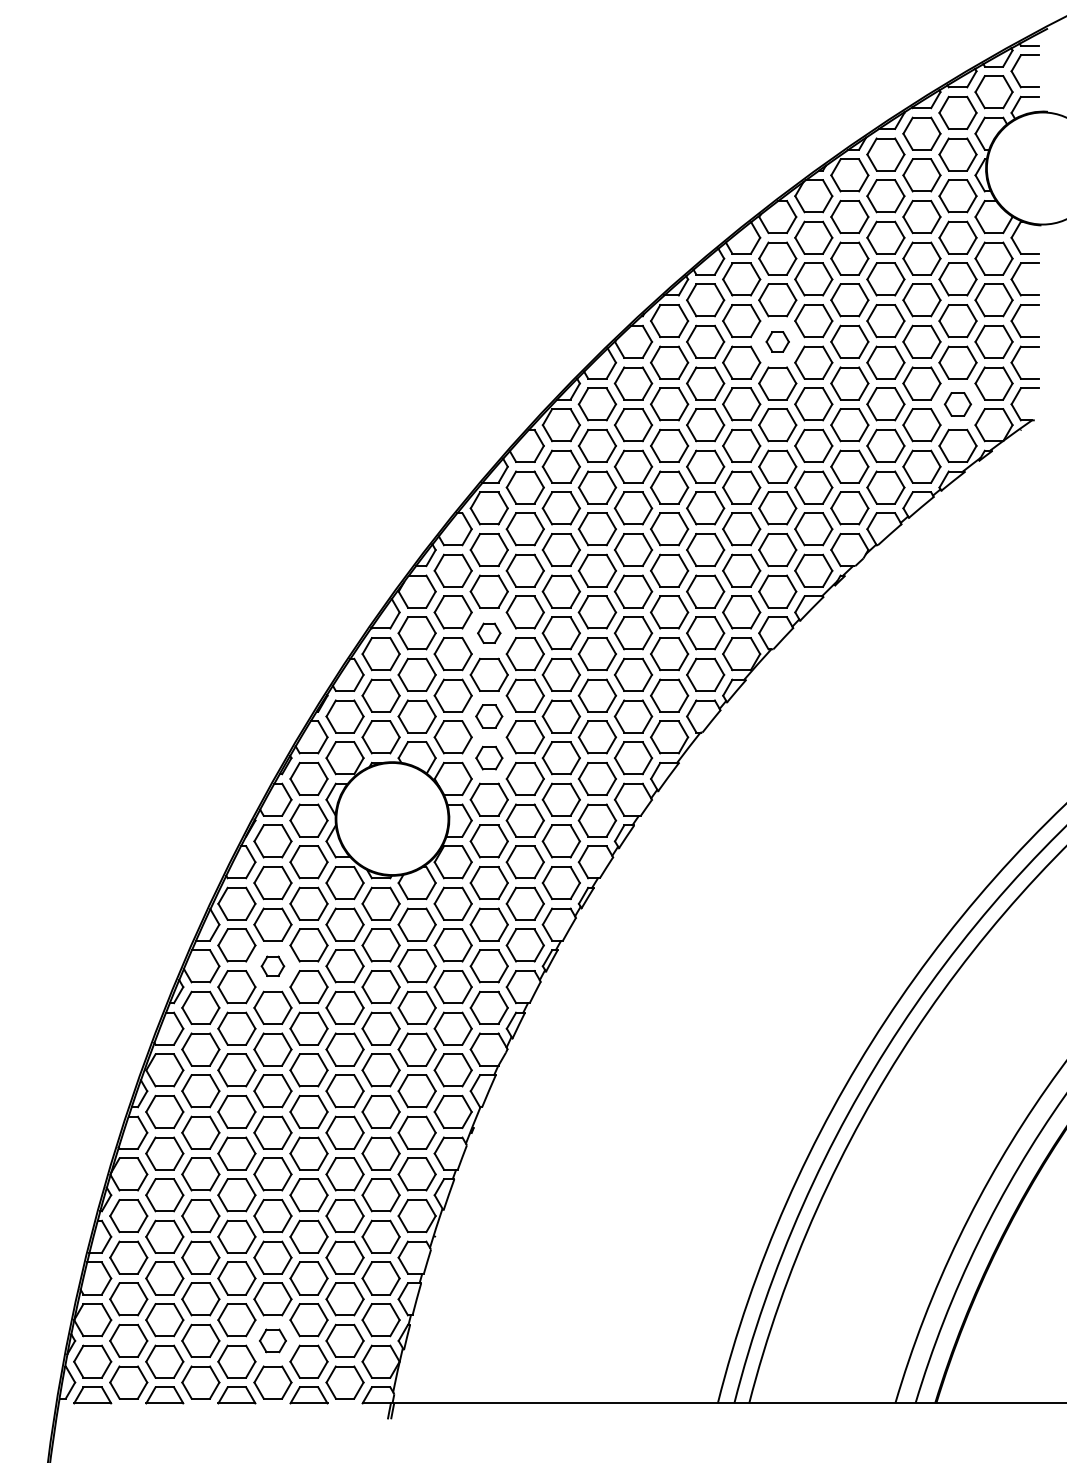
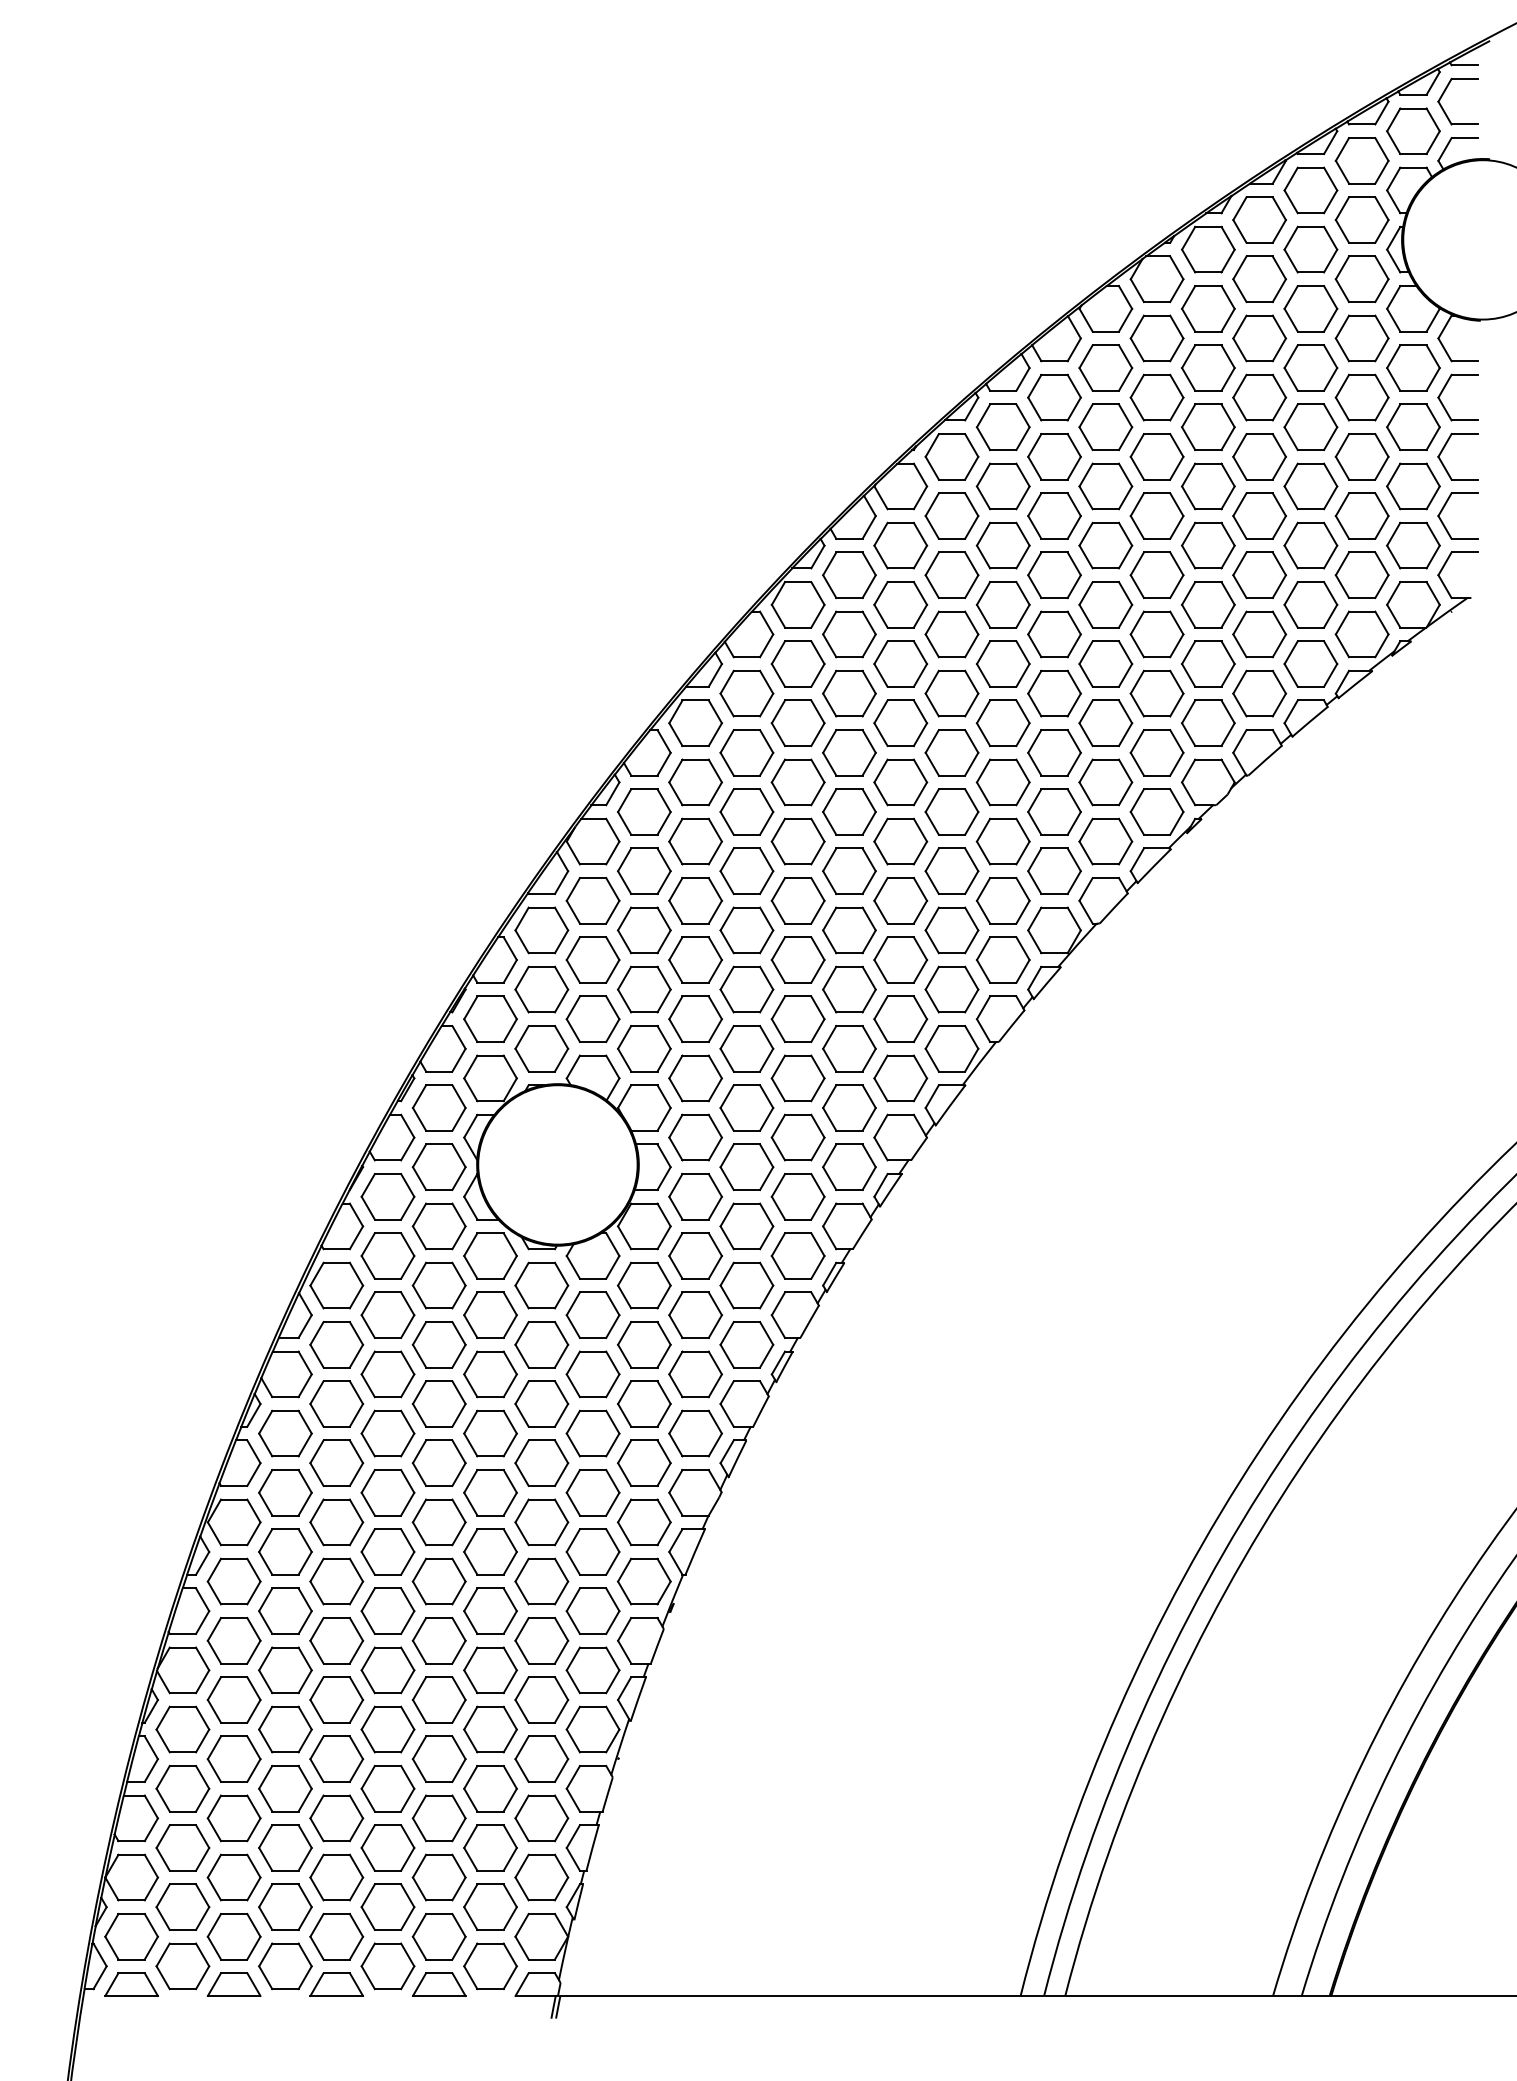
part: (777, 341) -> (1105, 486), size x1.67
part: (957, 404) -> (1361, 575), size x1.43
part: (489, 633) -> (695, 900), size x1.67
part: (489, 716) -> (695, 1018), size x1.43
part: (489, 758) -> (695, 1078), size x1.43
part: (272, 966) -> (387, 1374), size x1.67
part: (272, 1340) -> (387, 1906), size x1.43

